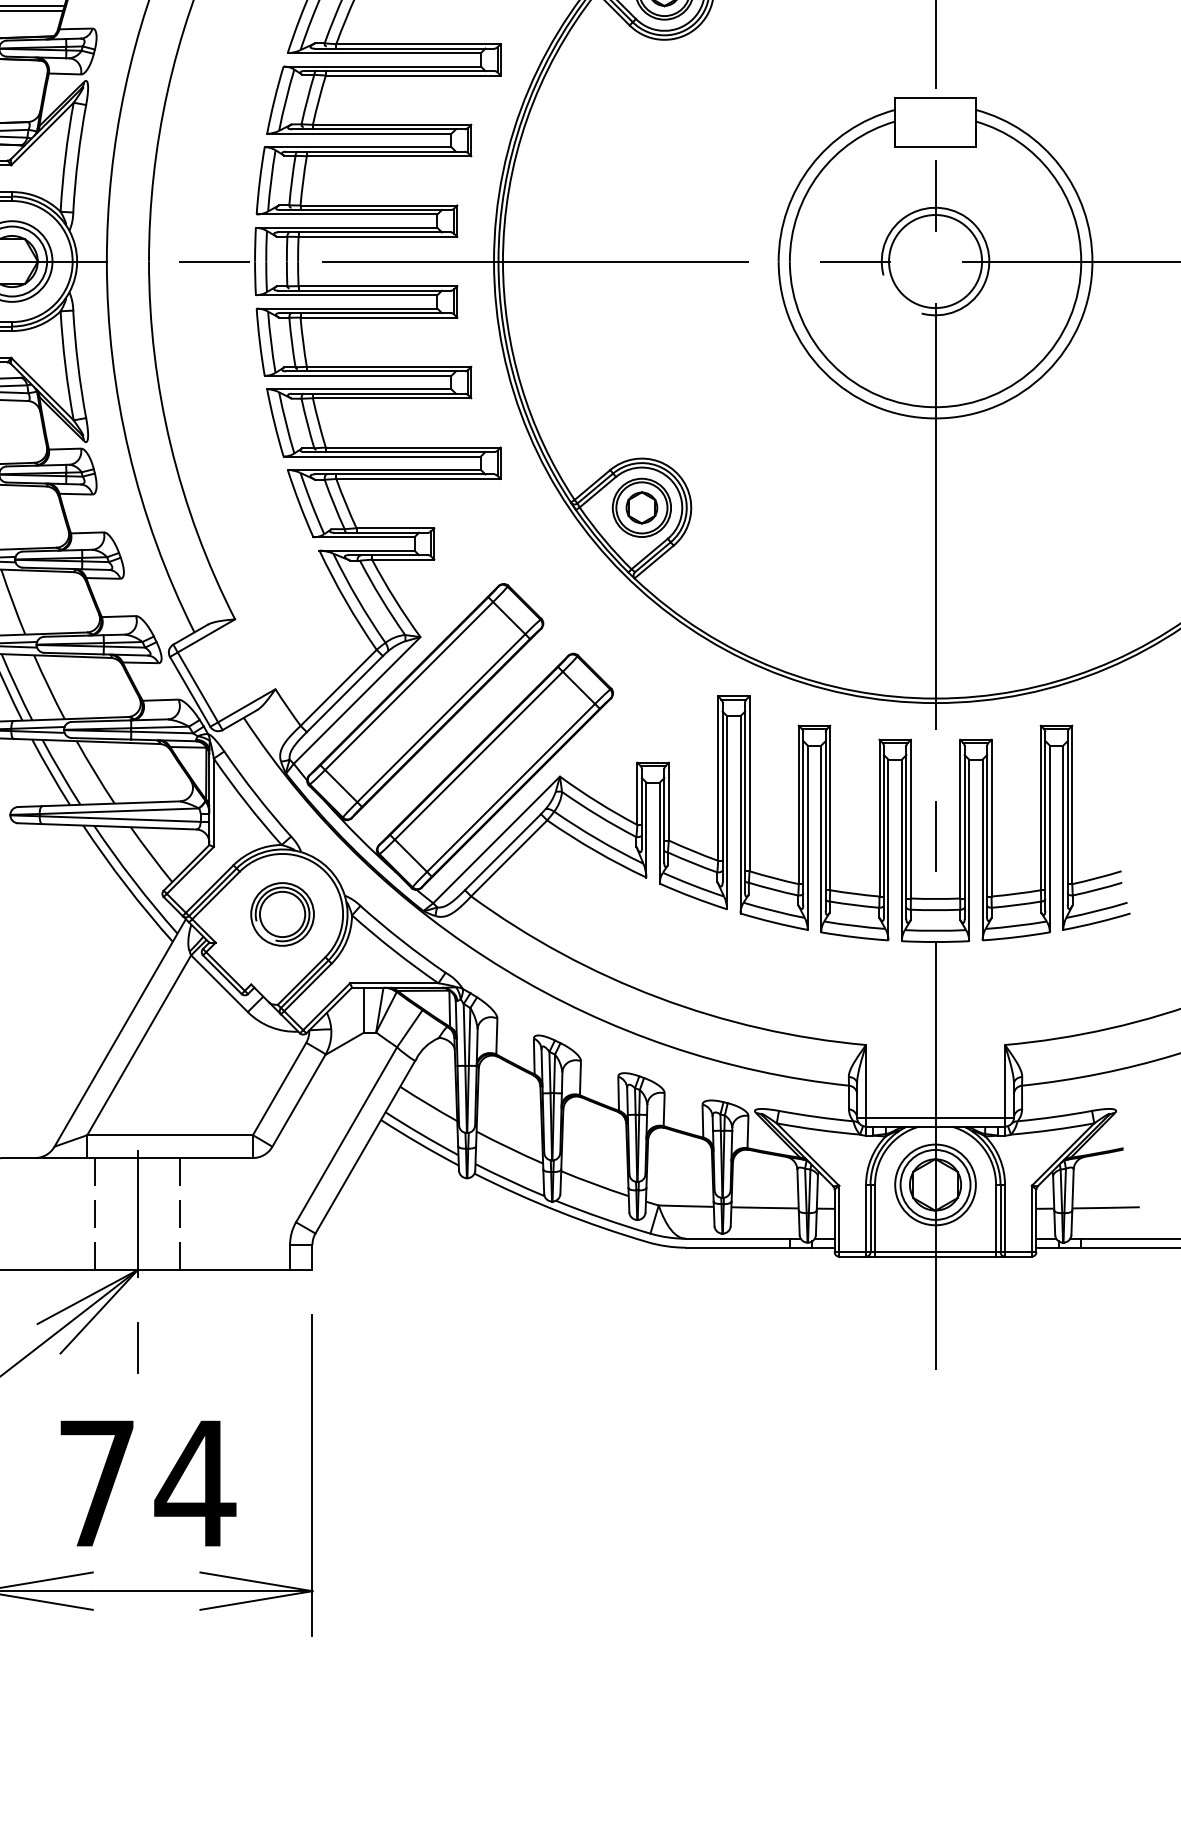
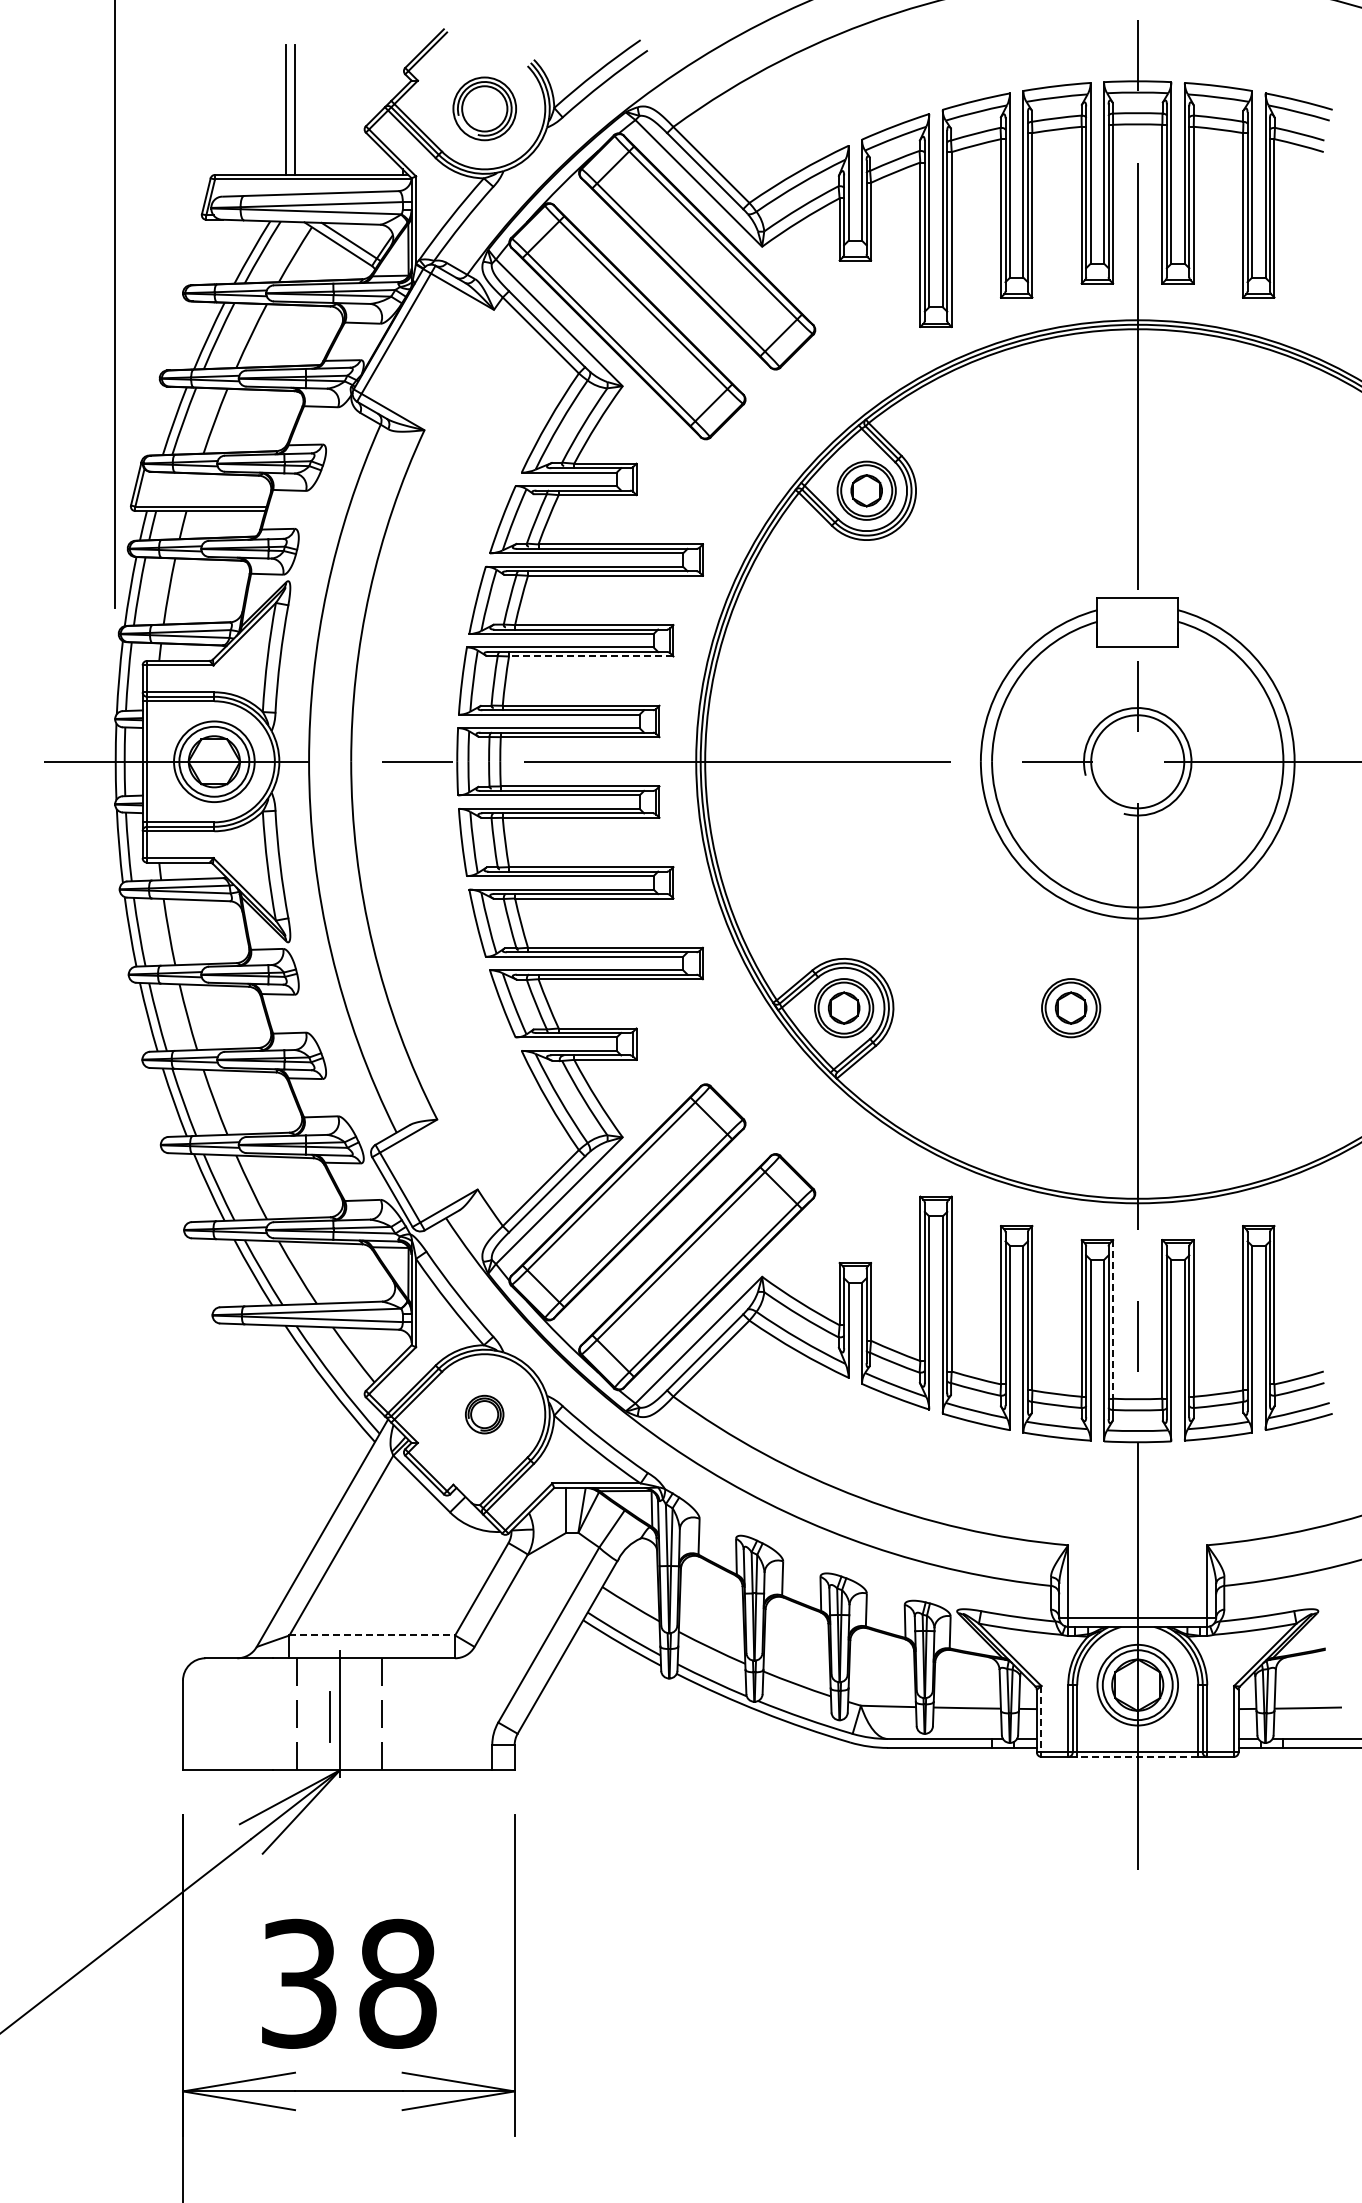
line: (388, 156) -> (590, 656), solid -> dashed
part: (869, 508) -> (1071, 1008), added
line: (911, 819) -> (1113, 1319), solid -> dashed
part: (282, 914) -> (484, 1414), size x0.6
line: (170, 1135) -> (372, 1635), solid -> dashed
line: (839, 1219) -> (1041, 1719), solid -> dashed
line: (935, 1256) -> (1137, 1756), solid -> dashed
line: (137, 1347) -> (329, 1716), moved
text: (148, 1483) -> (350, 1983), 74 -> 38

